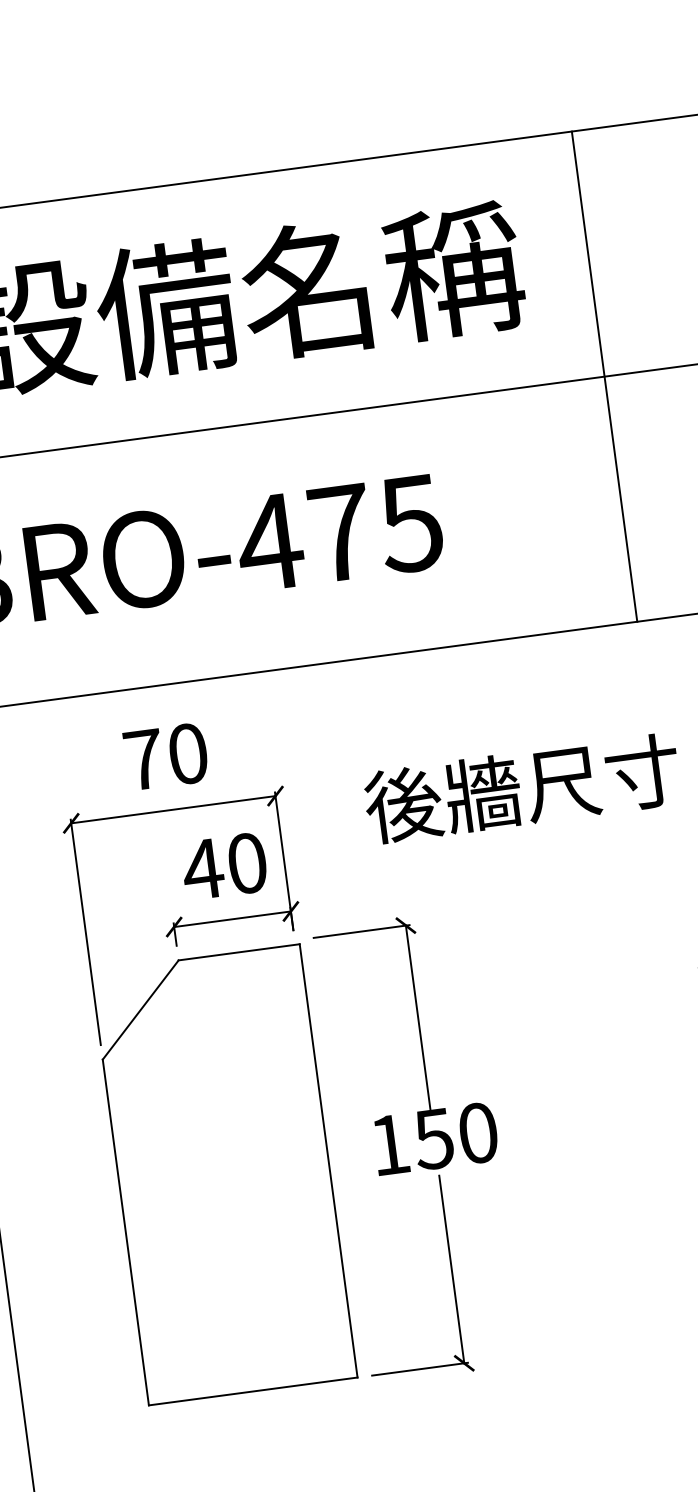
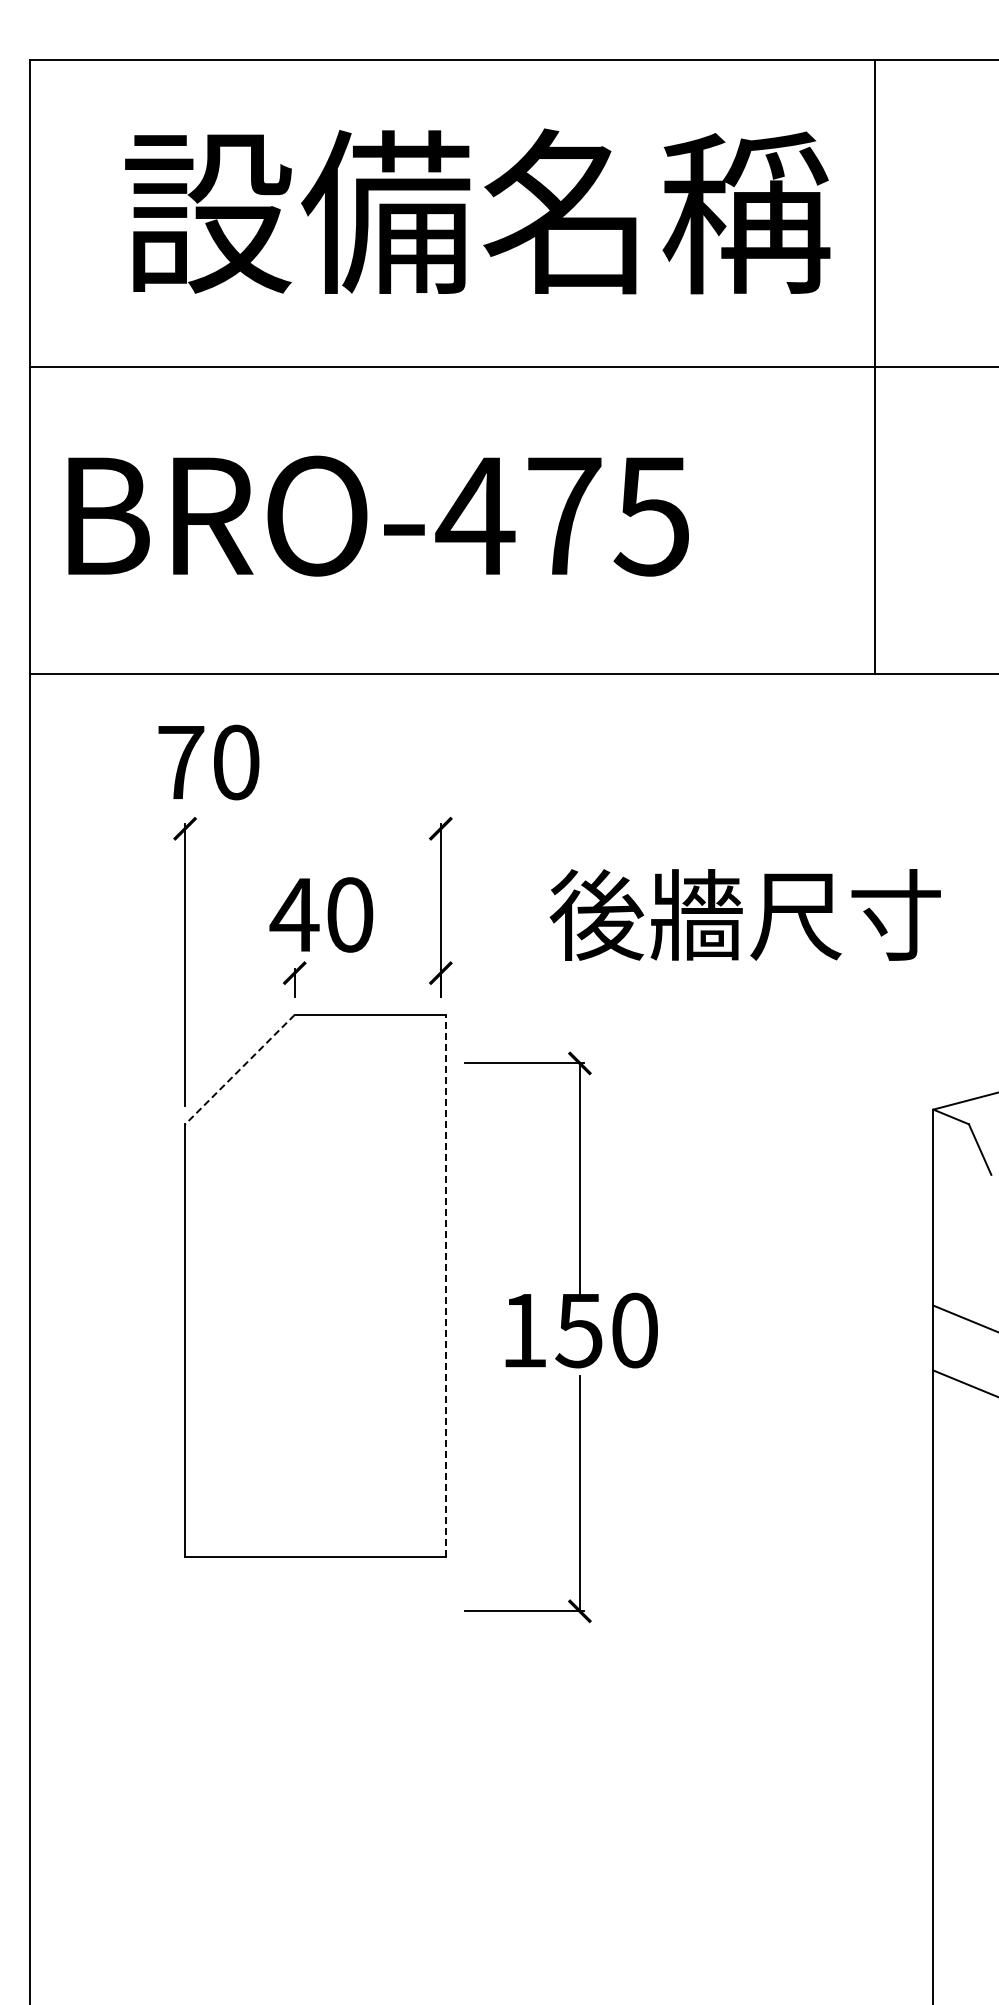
line: (604, 376) -> (875, 366), moved
text: (165, 756) -> (208, 762), moved
text: (521, 788) -> (744, 914), moved
line: (172, 809) -> (312, 828), removed
text: (224, 866) -> (321, 914), moved
line: (232, 919) -> (367, 973), removed
line: (140, 1010) -> (239, 1070), solid -> dashed
part: (422, 1140) -> (564, 1330), moved
line: (328, 1160) -> (446, 1285), solid -> dashed

